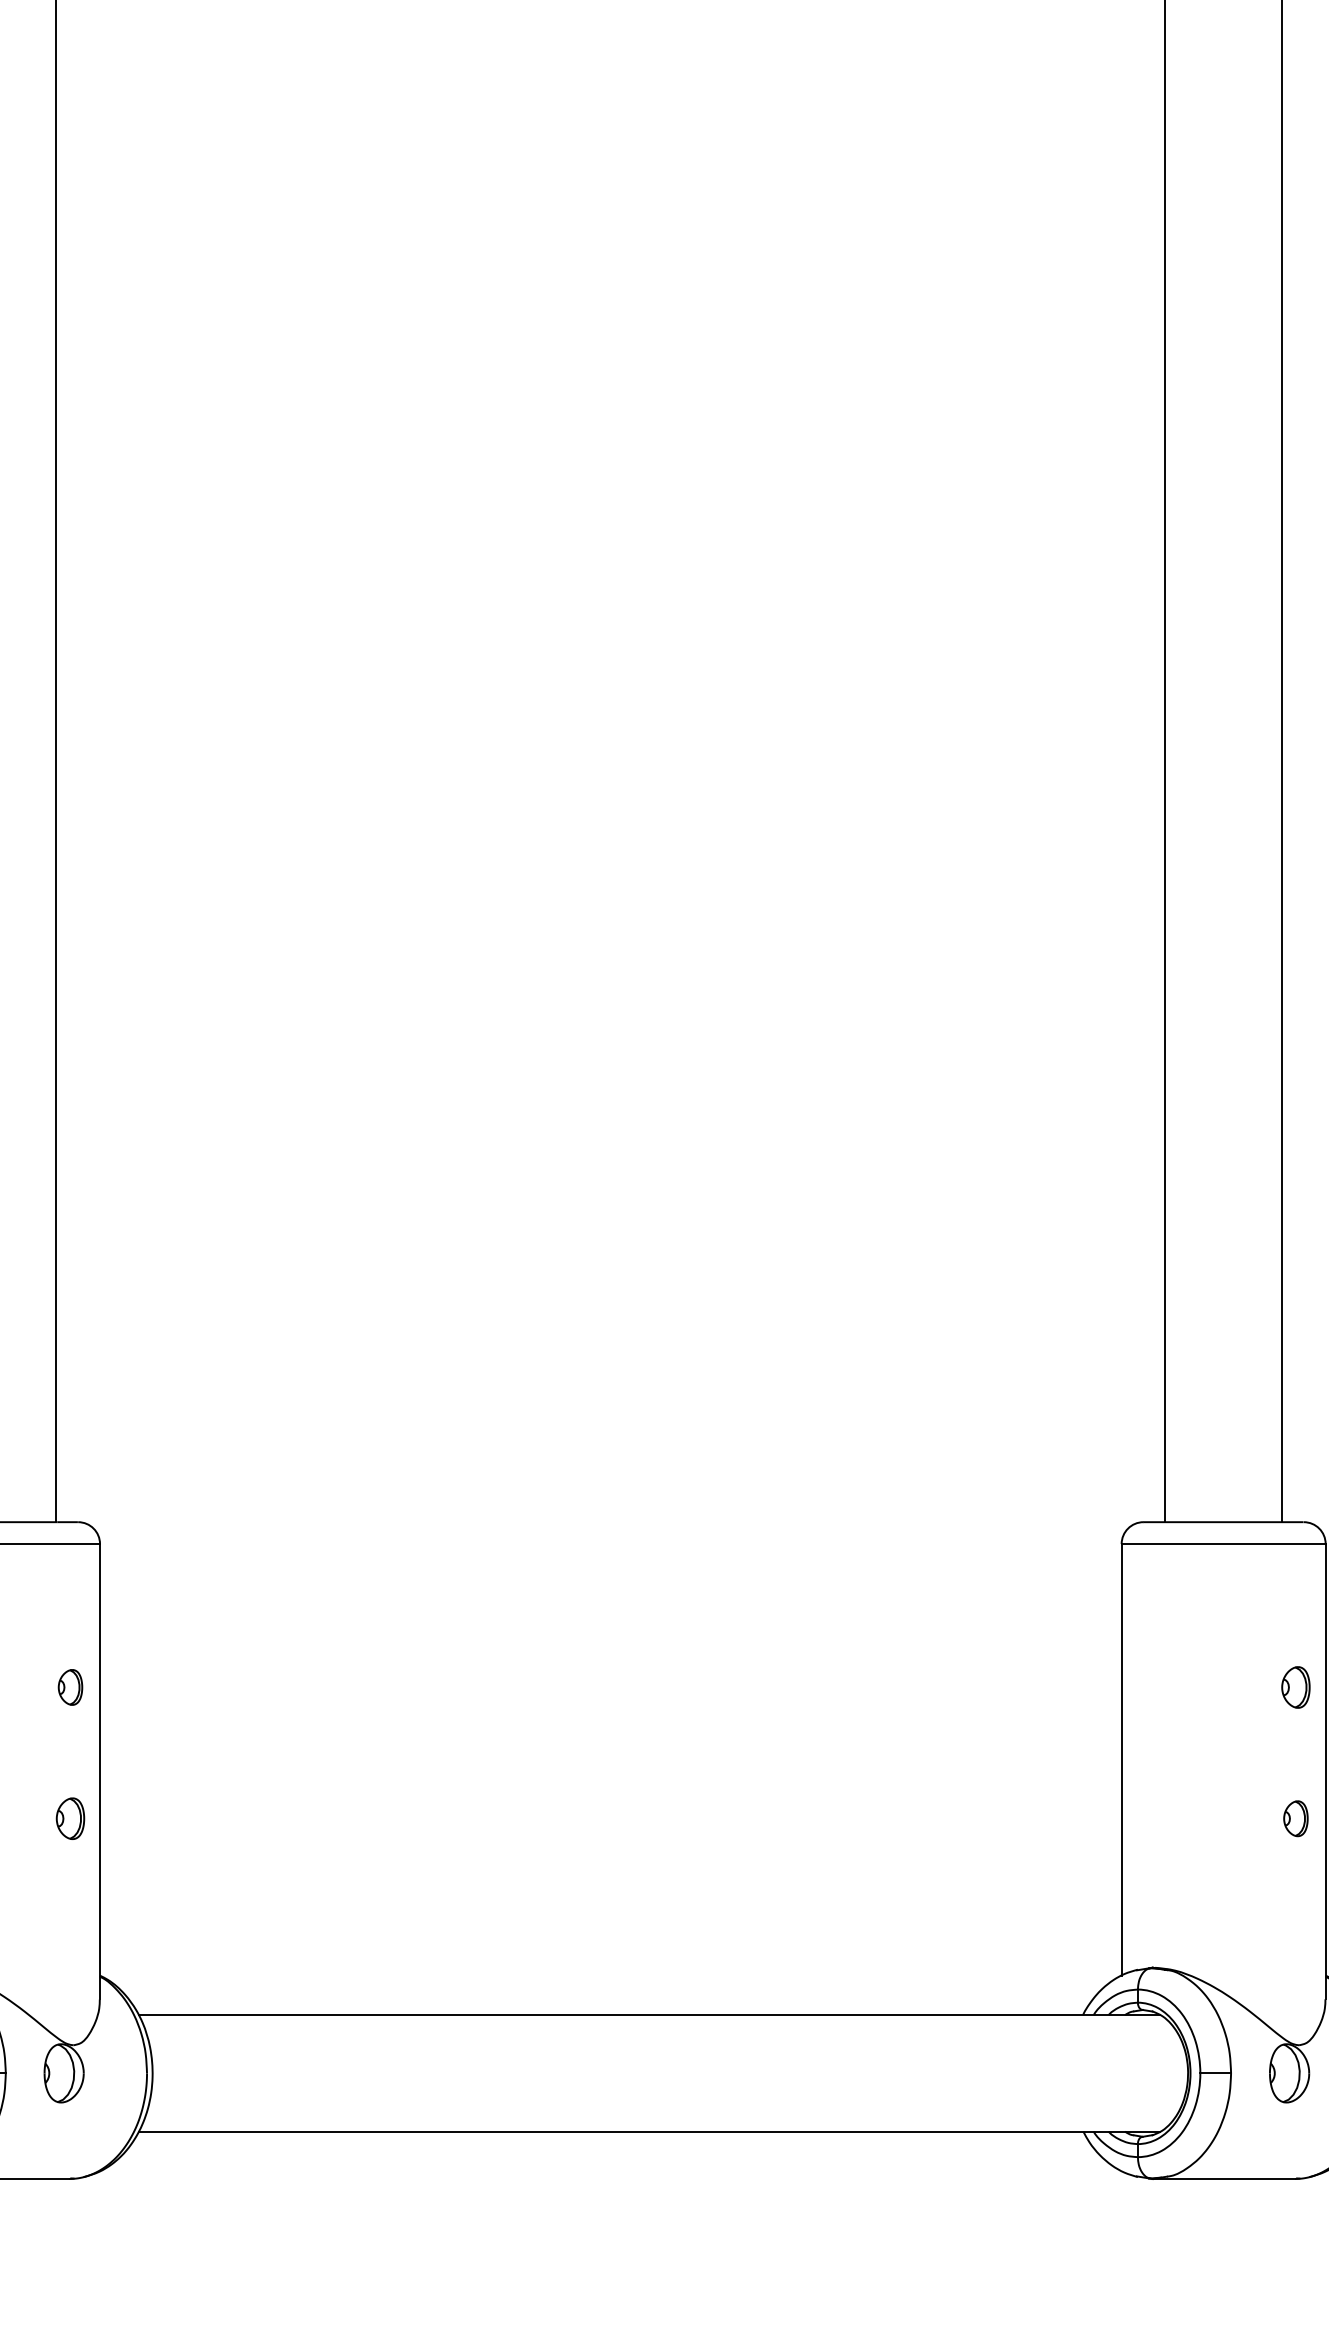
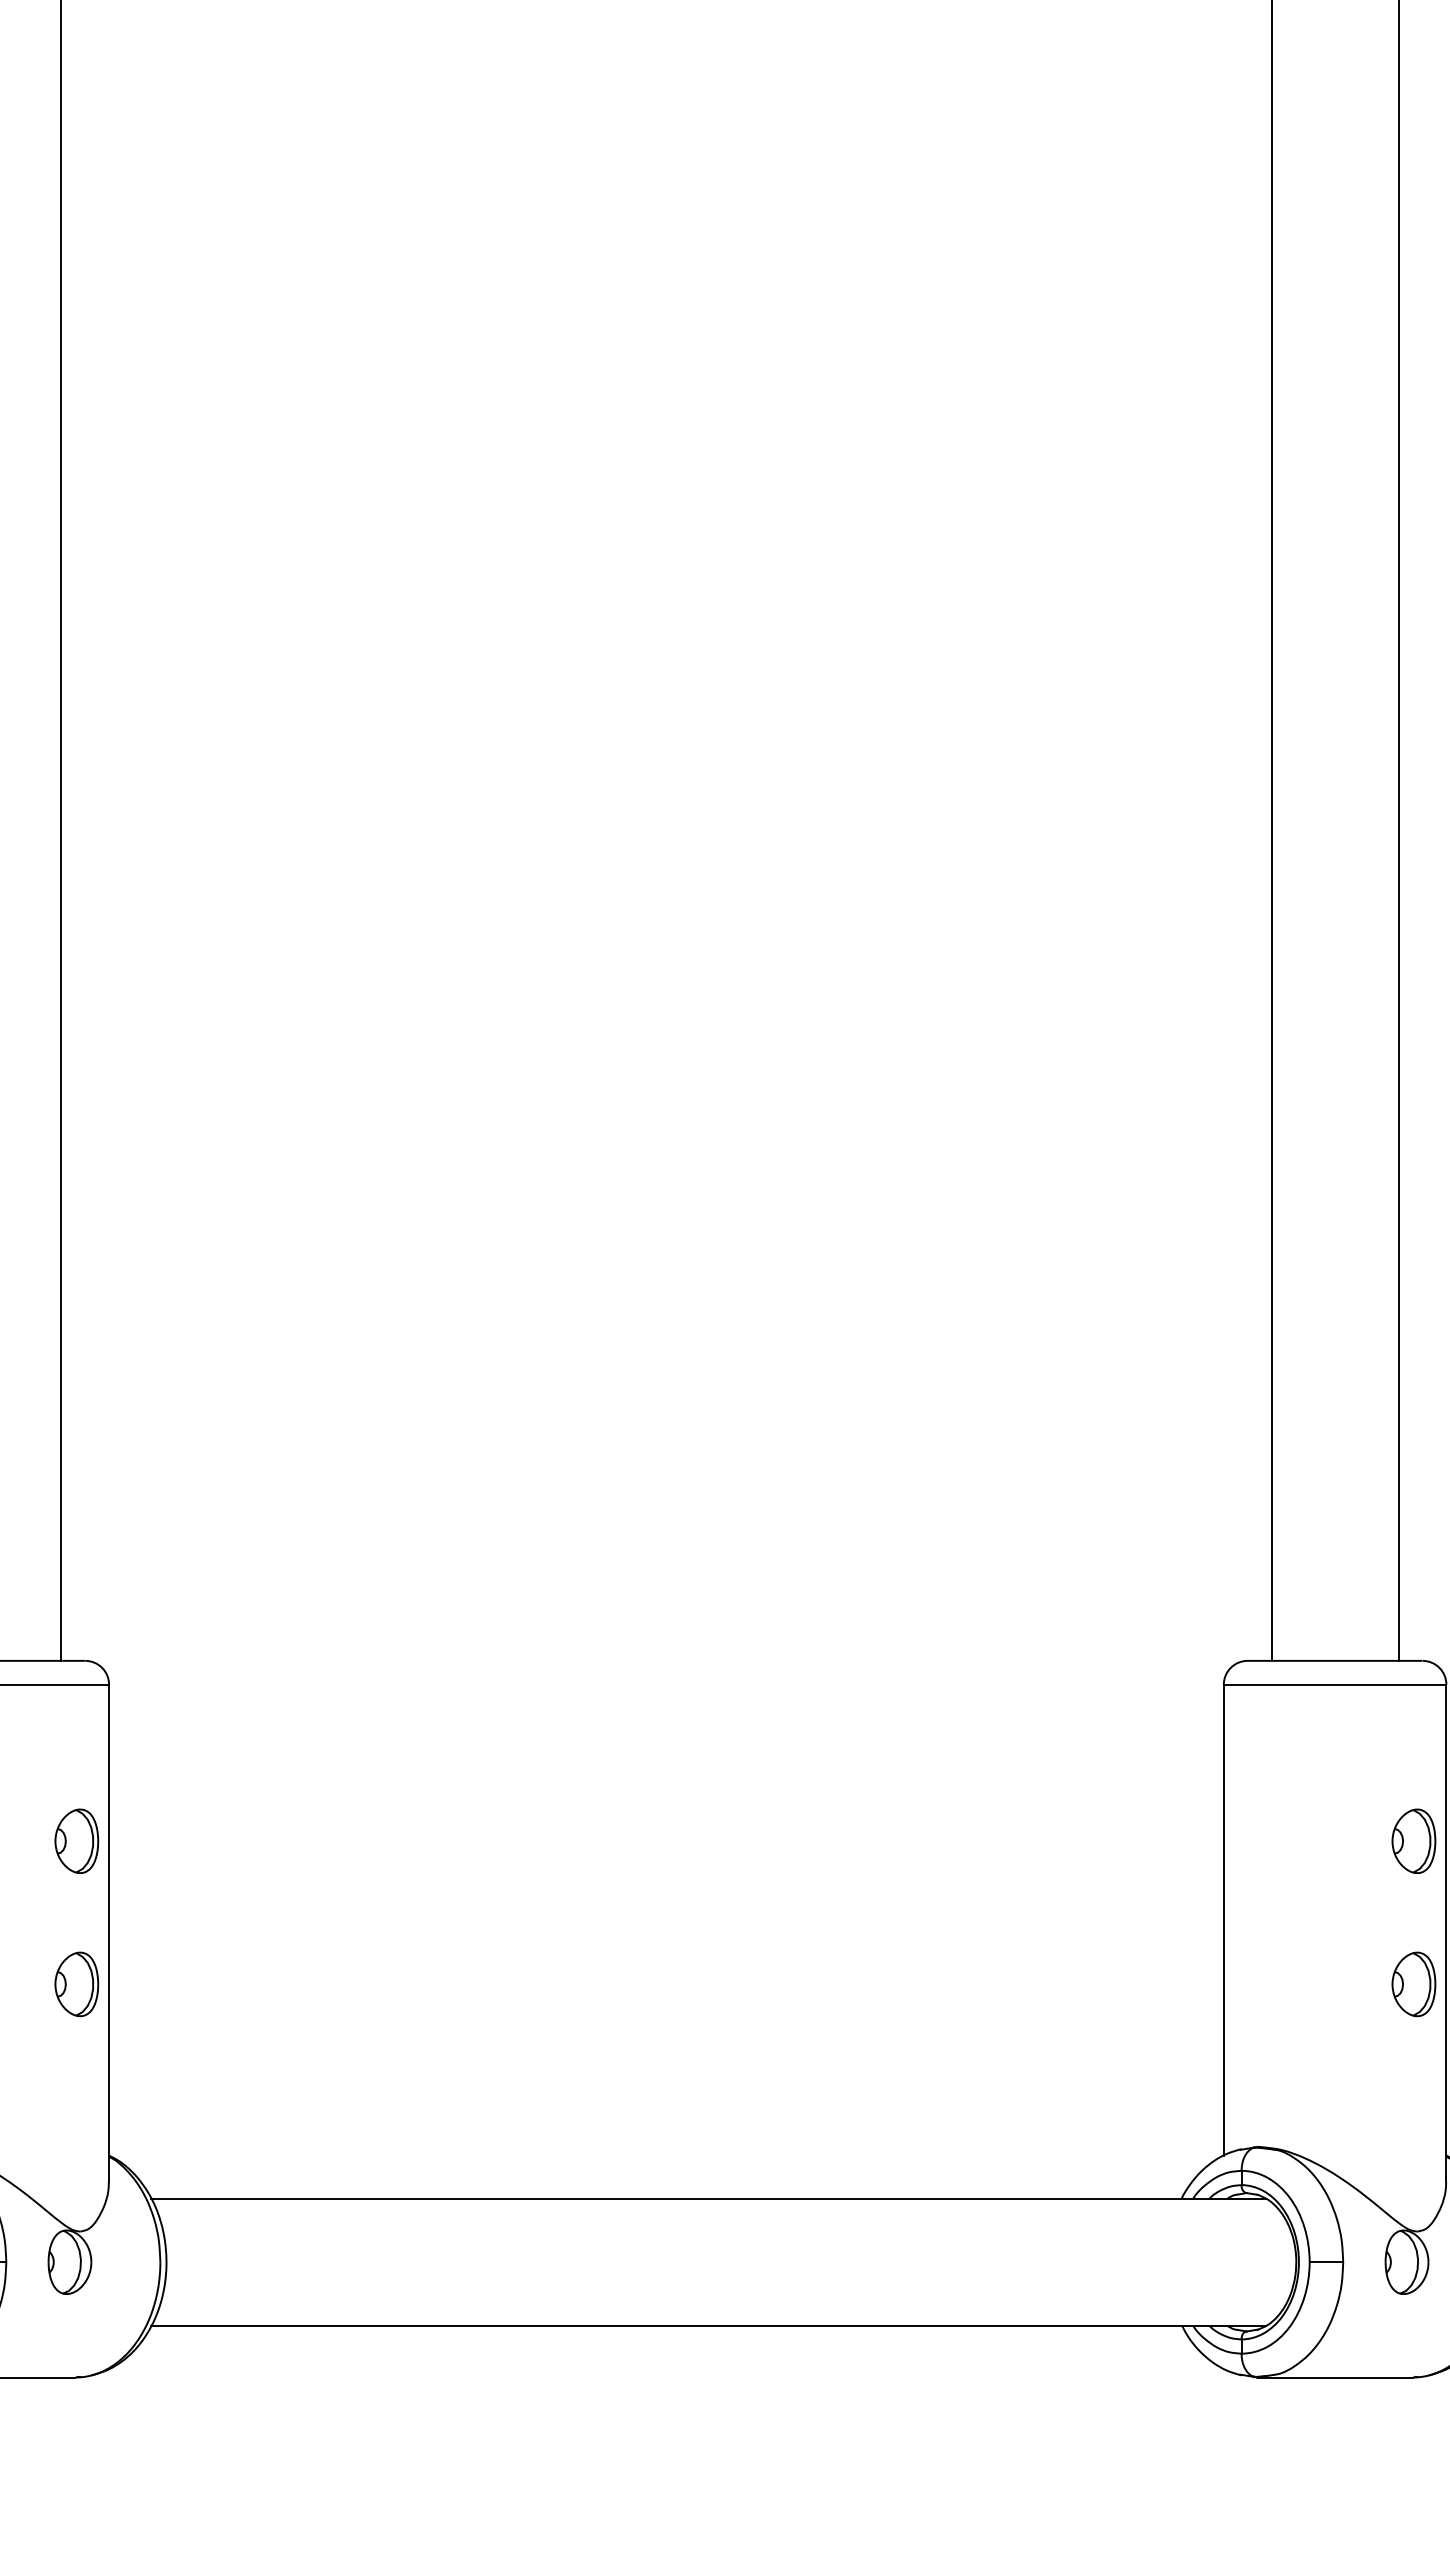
part: (70, 1686) -> (76, 1840), size x1.67
part: (1295, 1686) -> (1413, 1840), size x1.43
part: (70, 1818) -> (76, 1984), size x1.43
part: (1295, 1818) -> (1413, 1984), size x1.67

